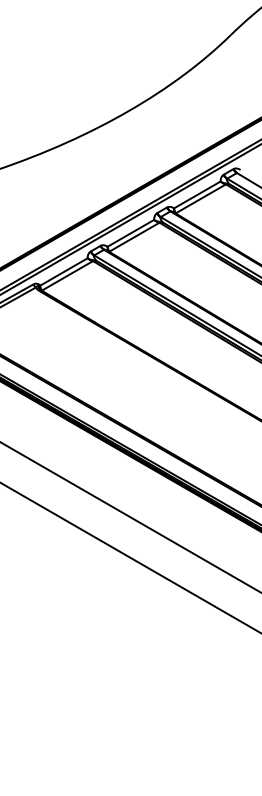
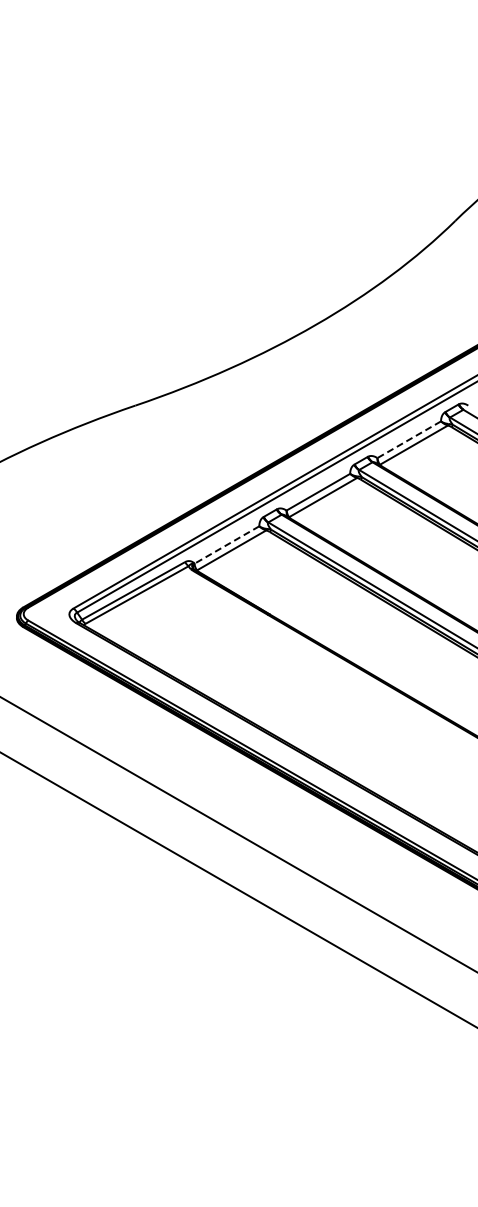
line: (197, 194) -> (409, 439), solid -> dashed
line: (63, 272) -> (226, 545), solid -> dashed

